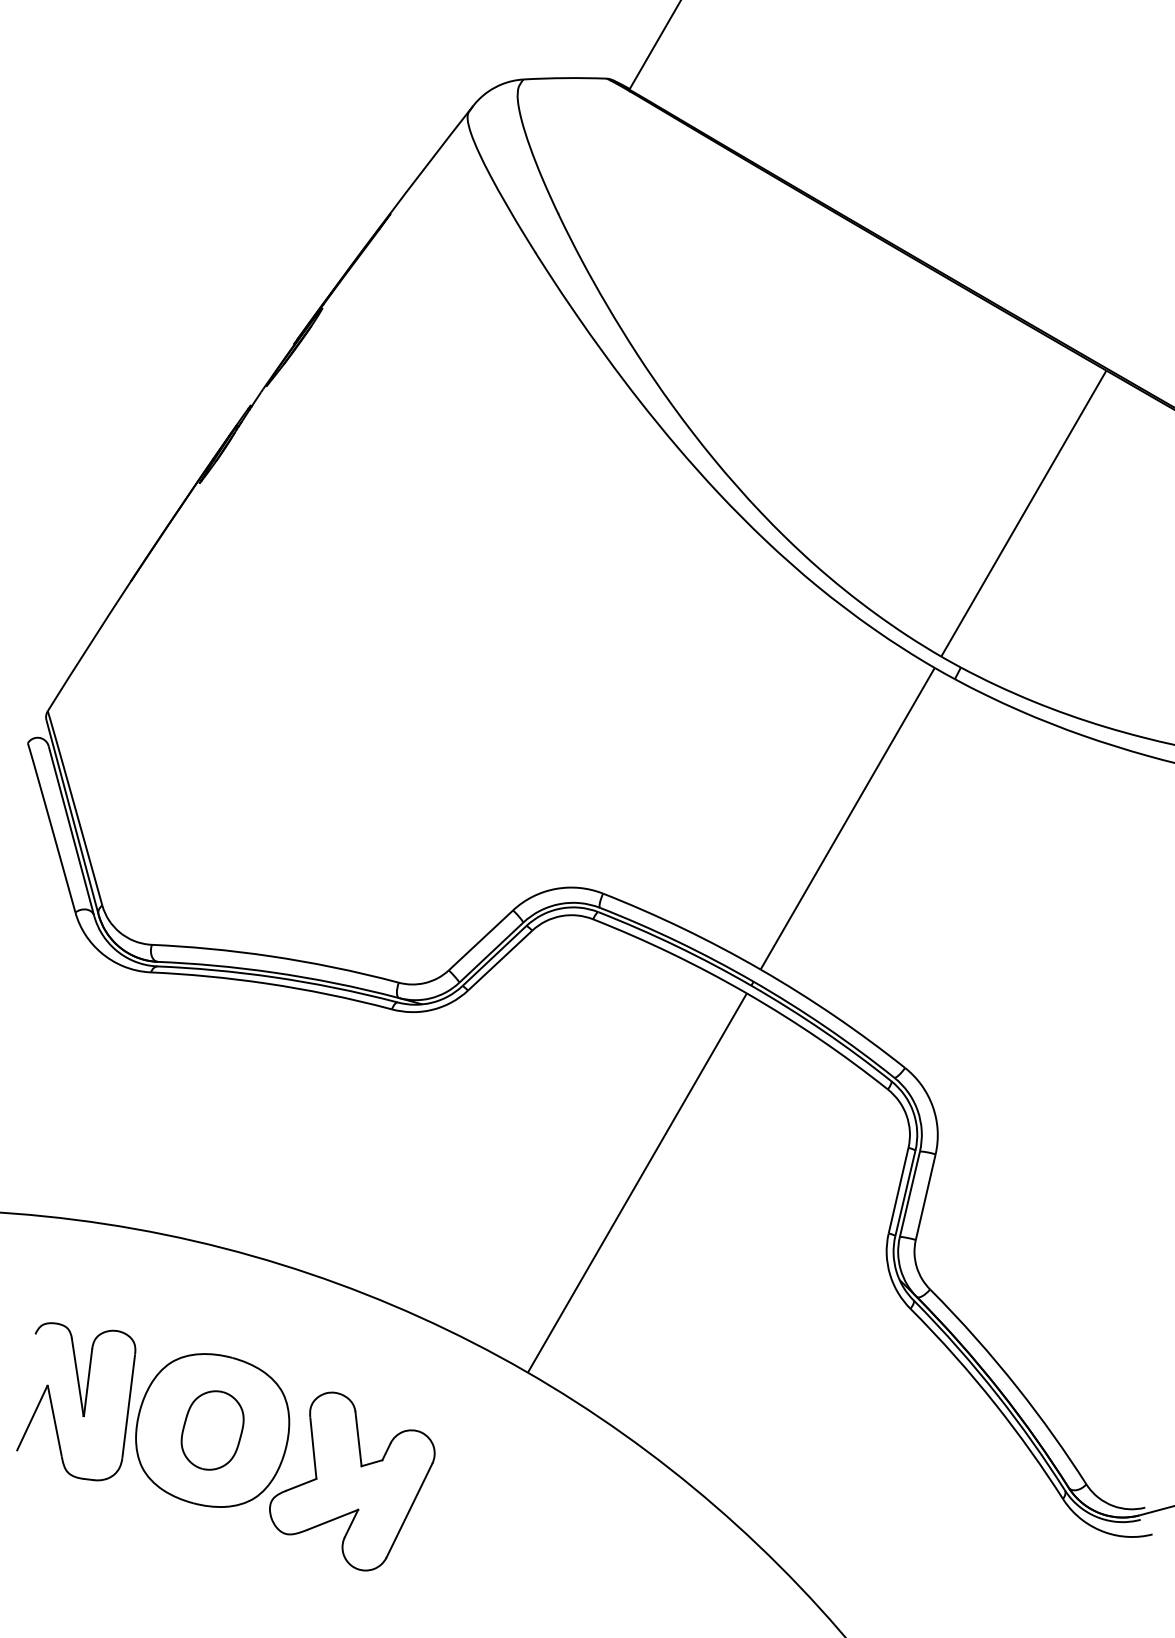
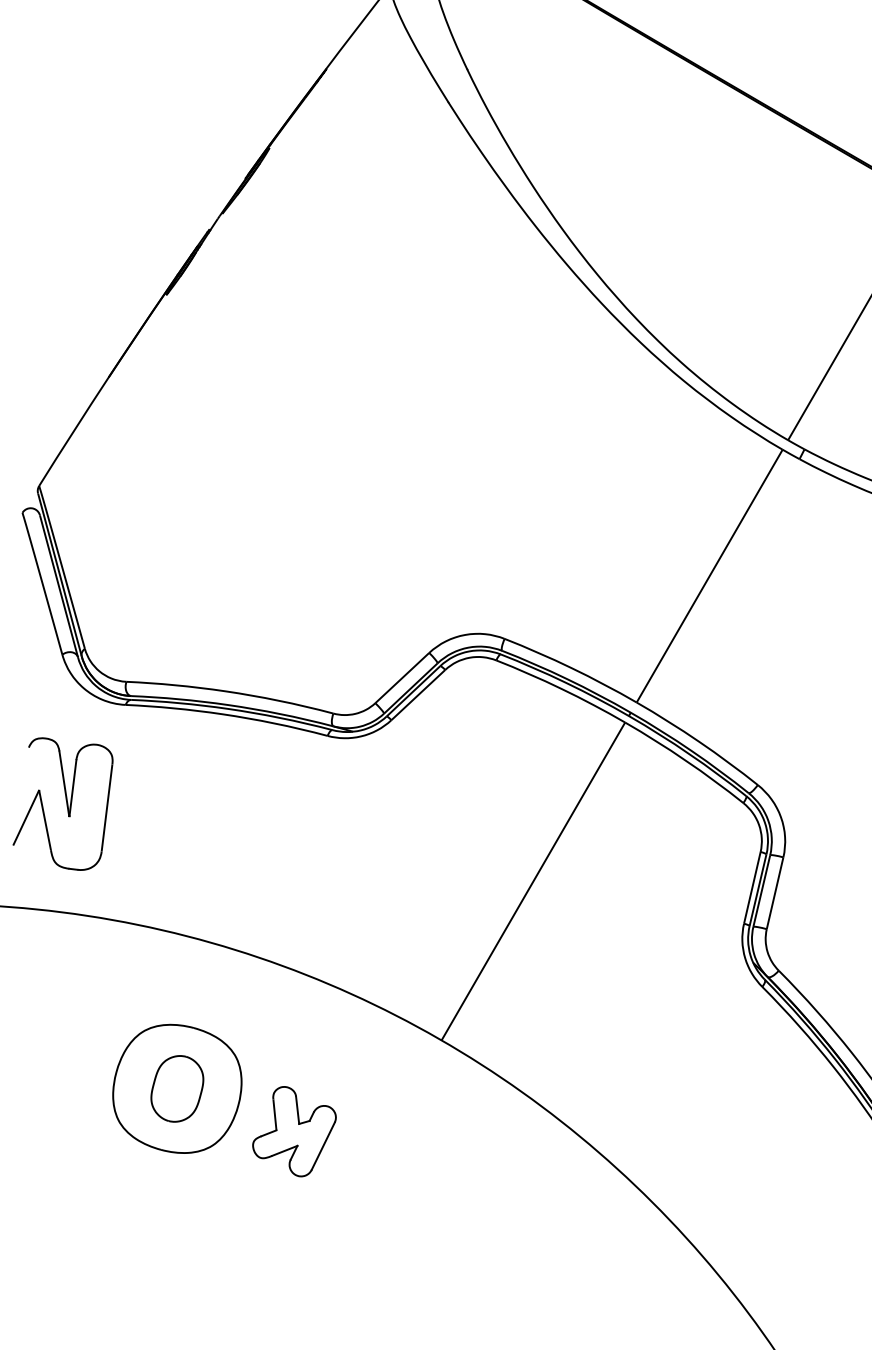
part: (76, 1401) -> (63, 803), moved
part: (352, 1481) -> (294, 1131), size x0.6

